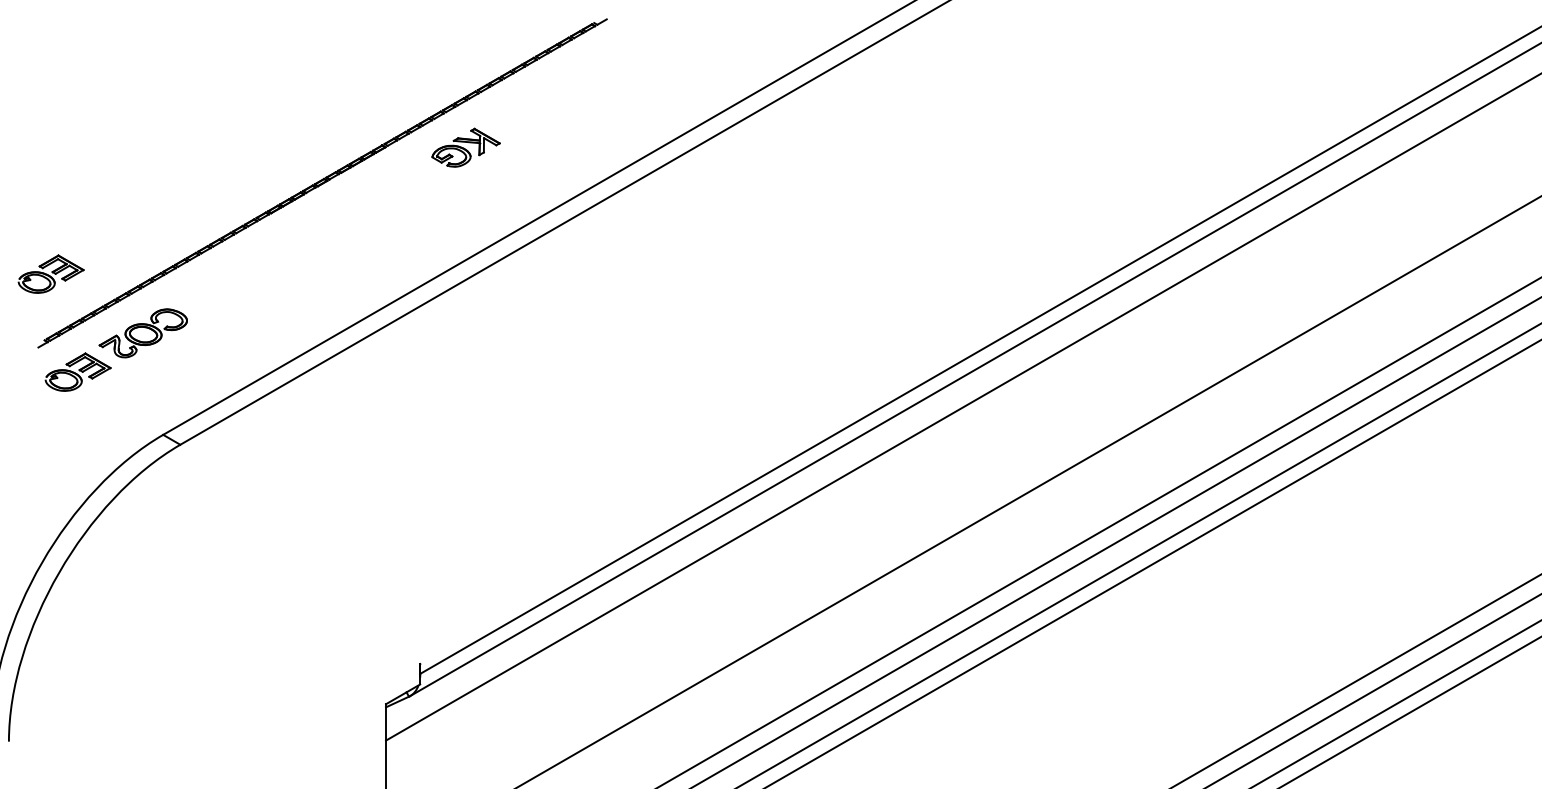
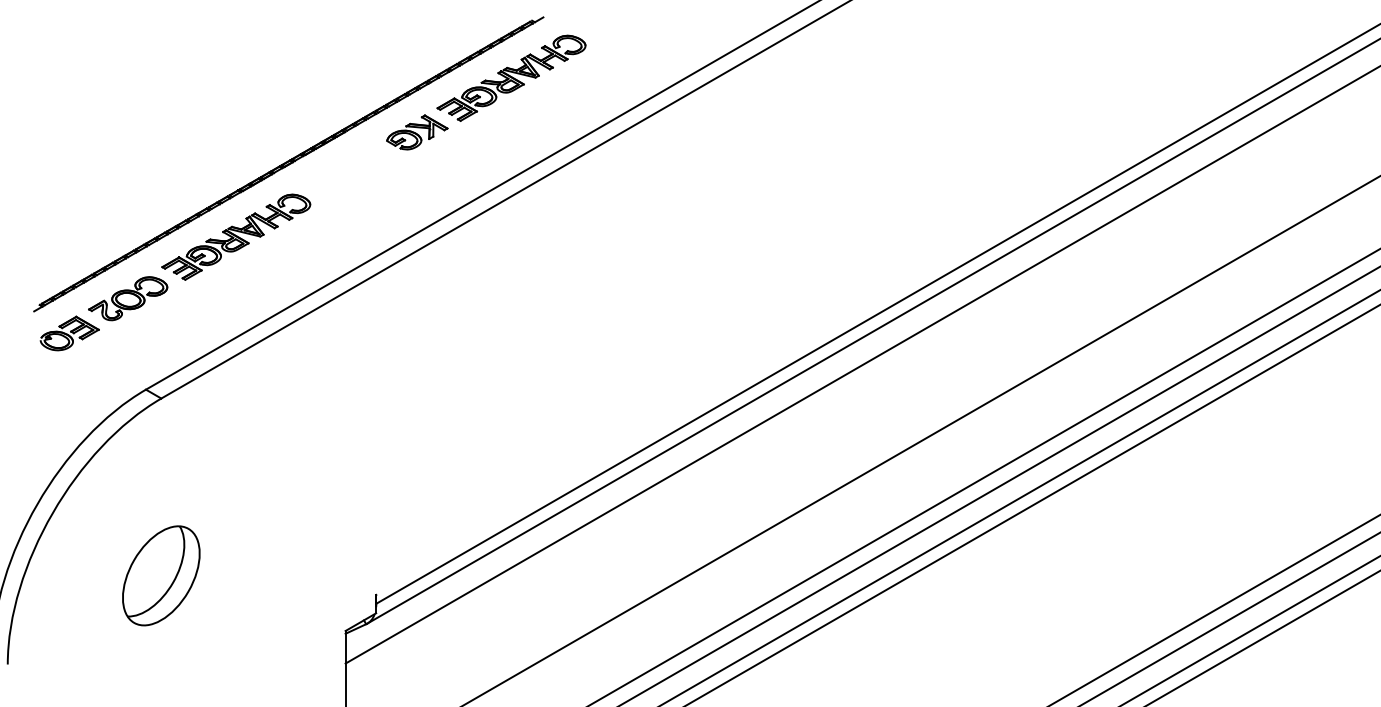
part: (570, 86) -> (510, 77), added
part: (263, 264) -> (235, 237), added
part: (50, 273) -> (45, 245), removed
part: (180, 642) -> (161, 575), added

